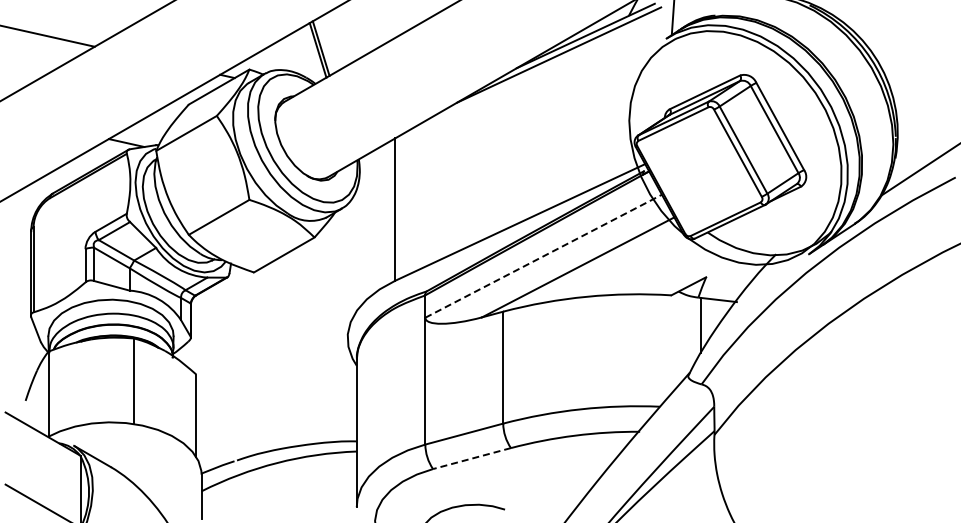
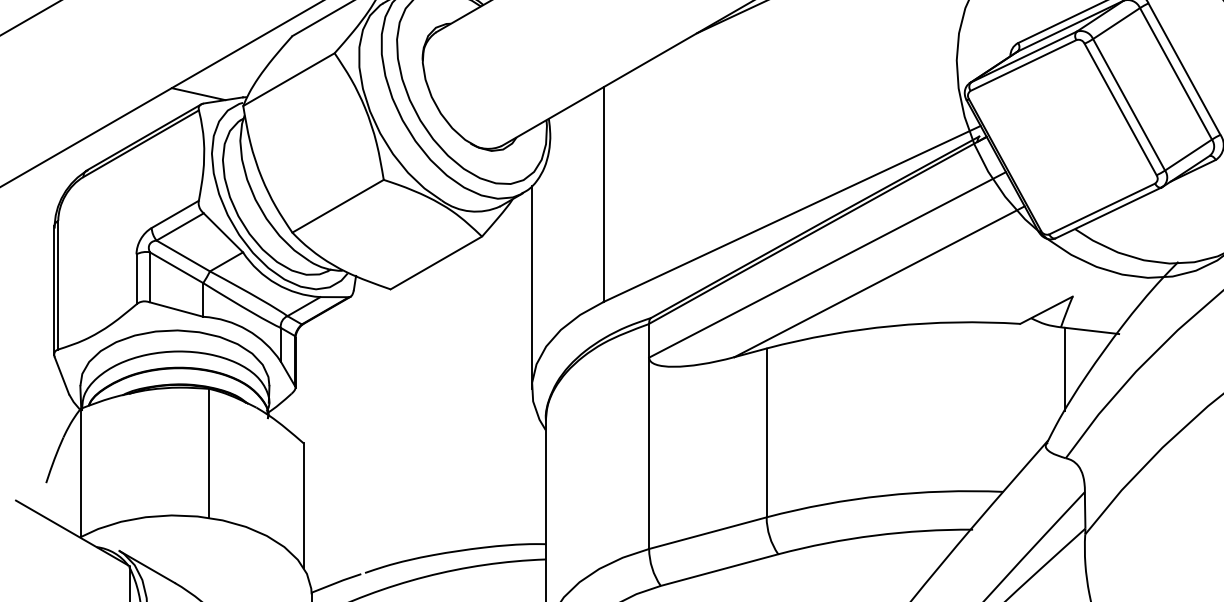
line: (544, 256) -> (828, 265), dashed -> solid
line: (347, 270) -> (531, 286), added
line: (471, 458) -> (718, 569), dashed -> solid

